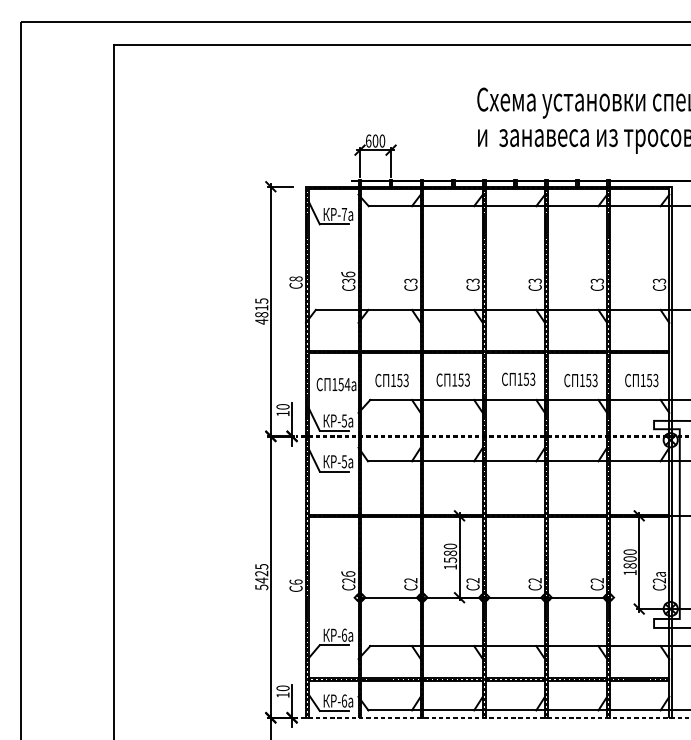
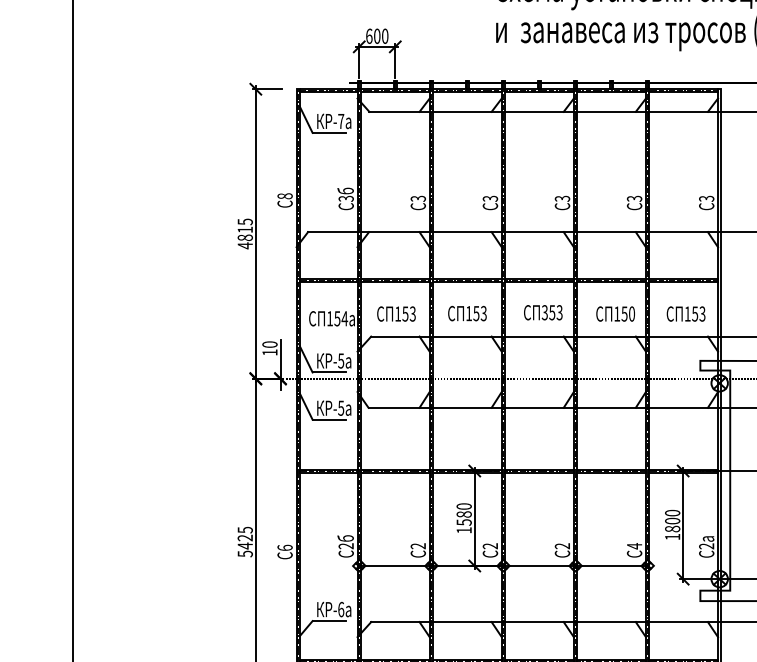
text: (519, 378) -> (544, 311), 153 -> 353
text: (594, 380) -> (631, 314), 153 -> 150
text: (596, 580) -> (633, 546), 2 -> 4

